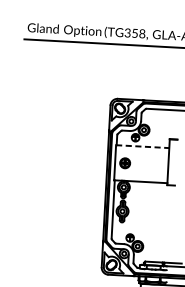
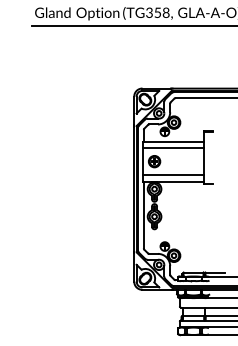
line: (143, 146) -> (174, 141), dashed -> solid
line: (142, 151) -> (173, 147), added
line: (141, 176) -> (173, 175), added

